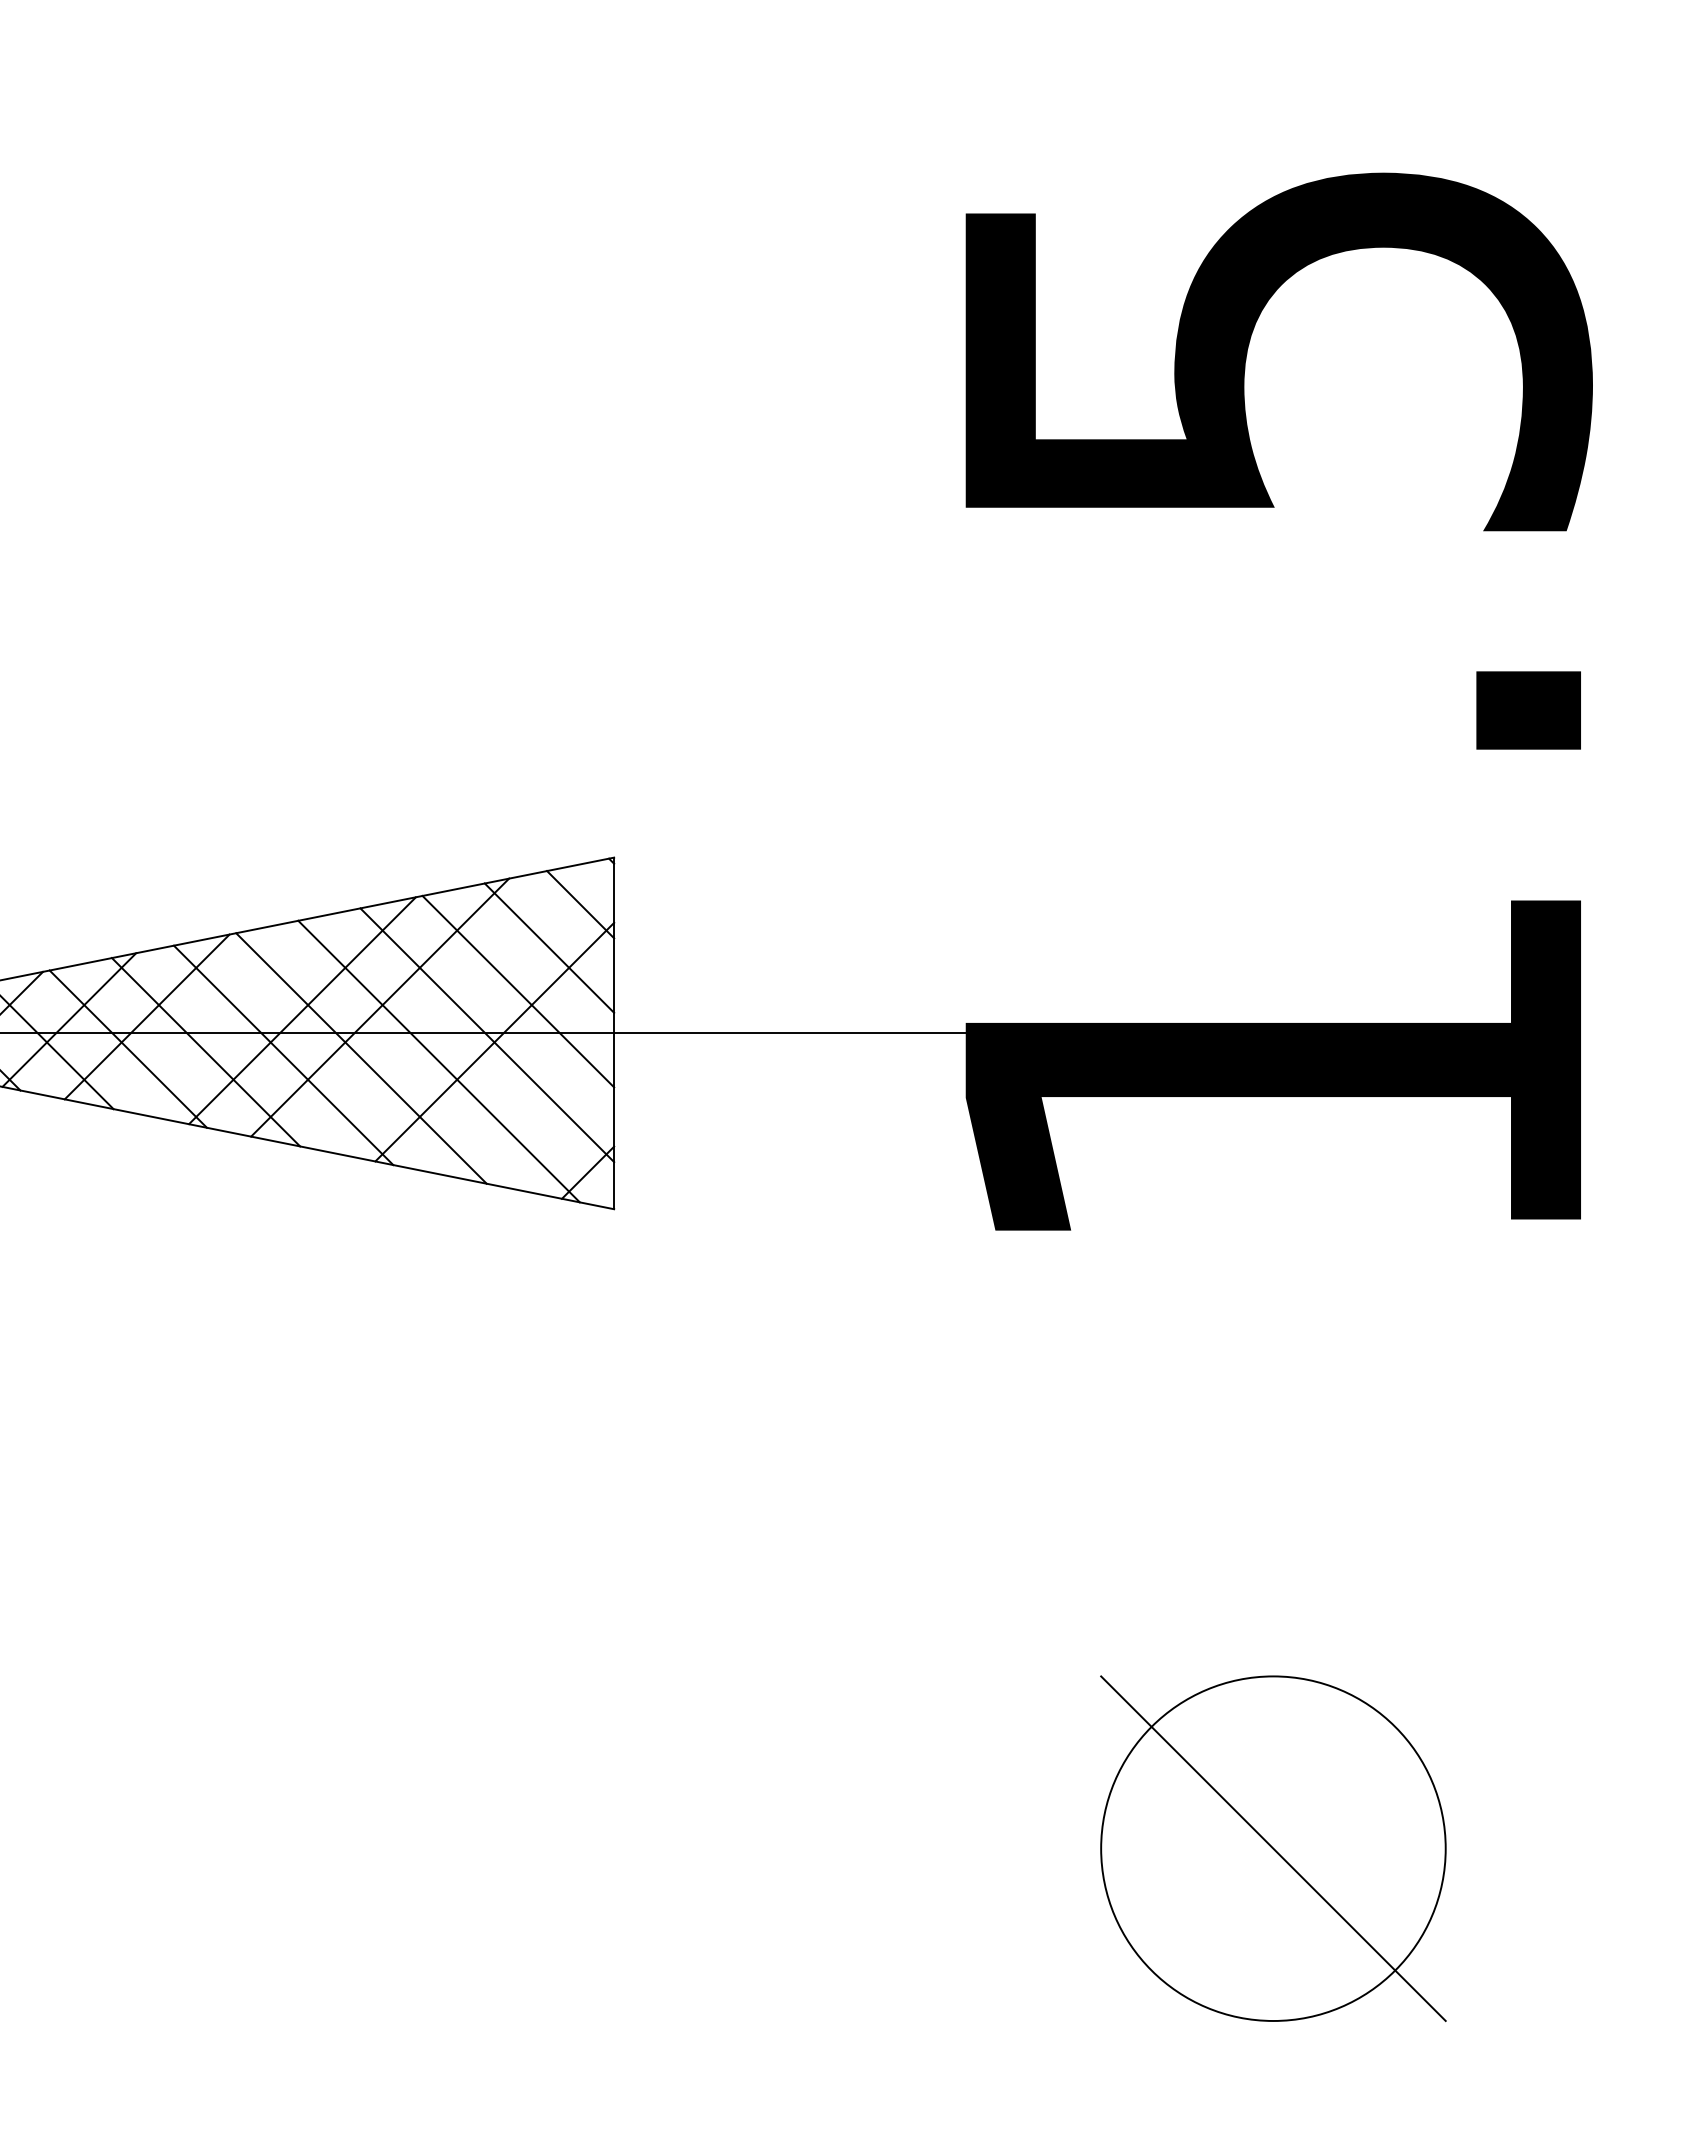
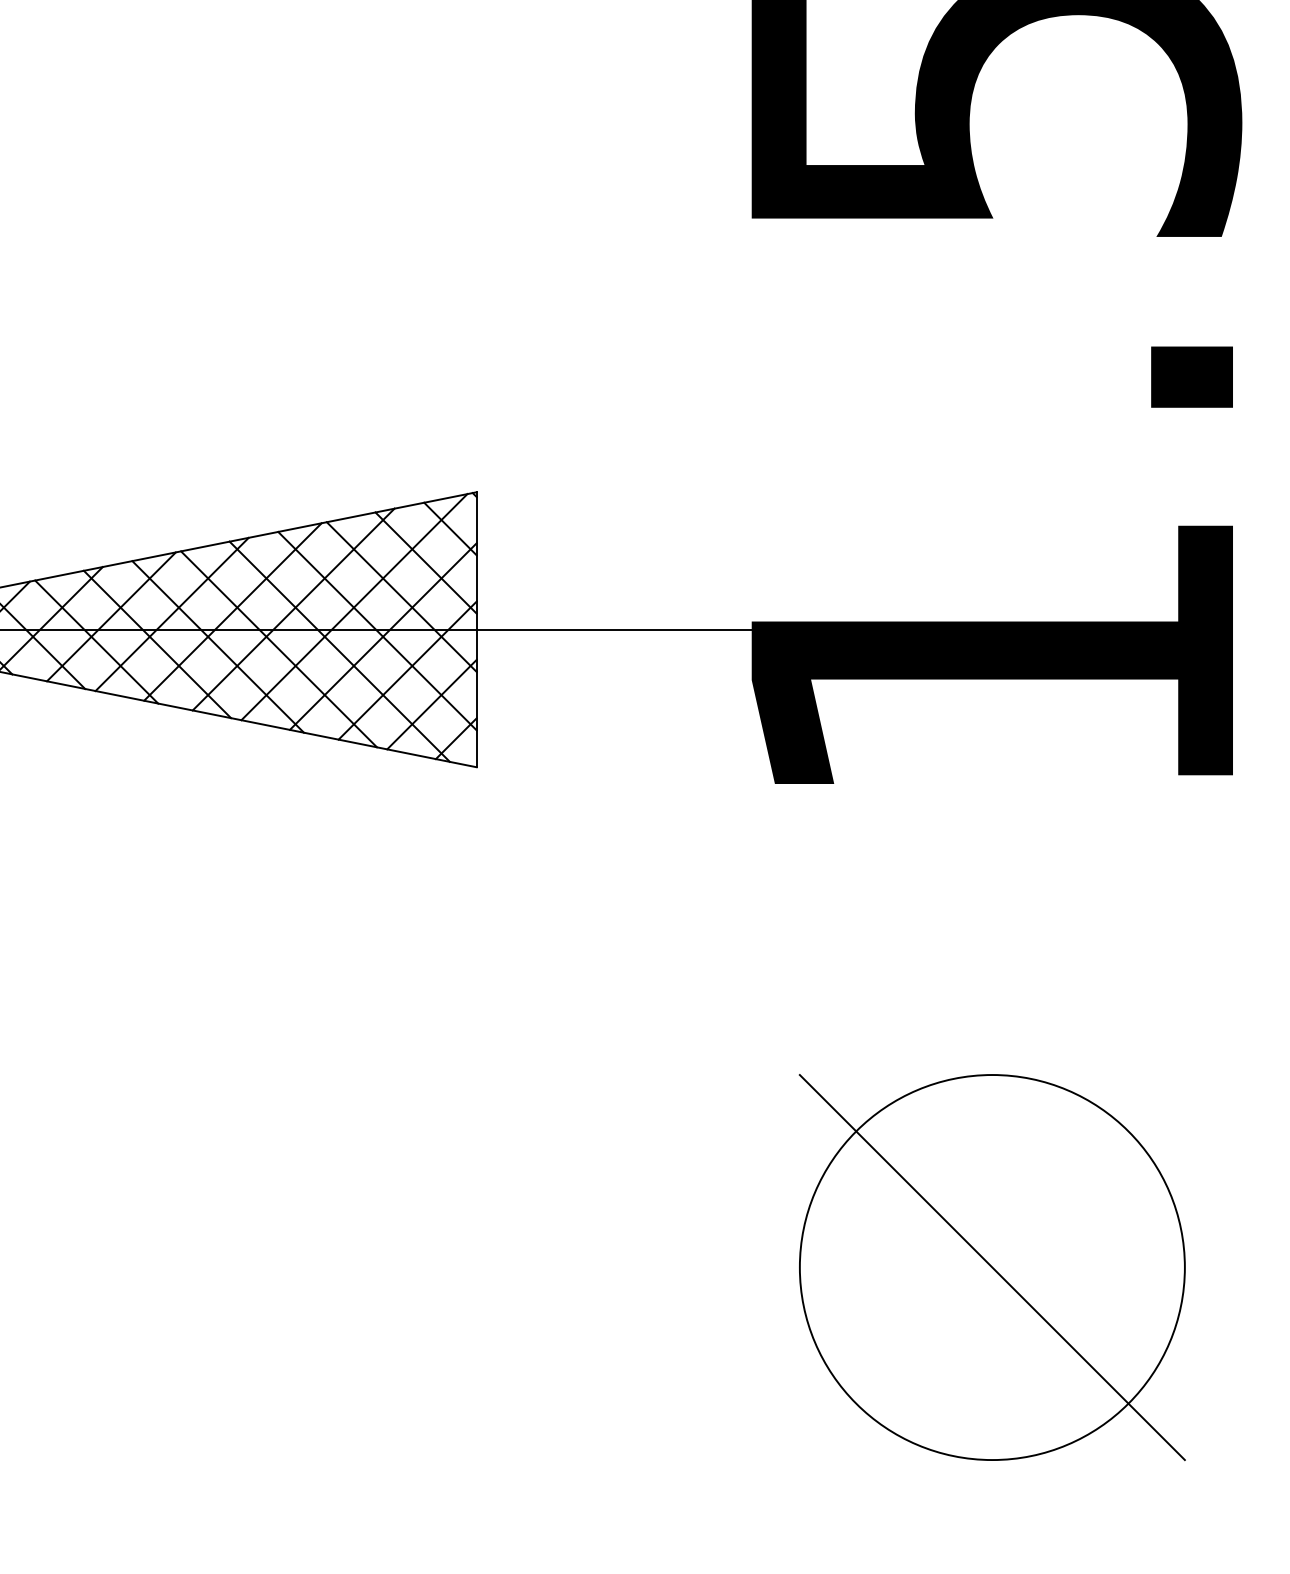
line: (457, 1004) -> (354, 607), added
line: (224, 1013) -> (171, 614), added
line: (525, 1085) -> (407, 670), added
line: (556, 1128) -> (431, 704), added
part: (1273, 1848) -> (992, 1267), size x1.43

